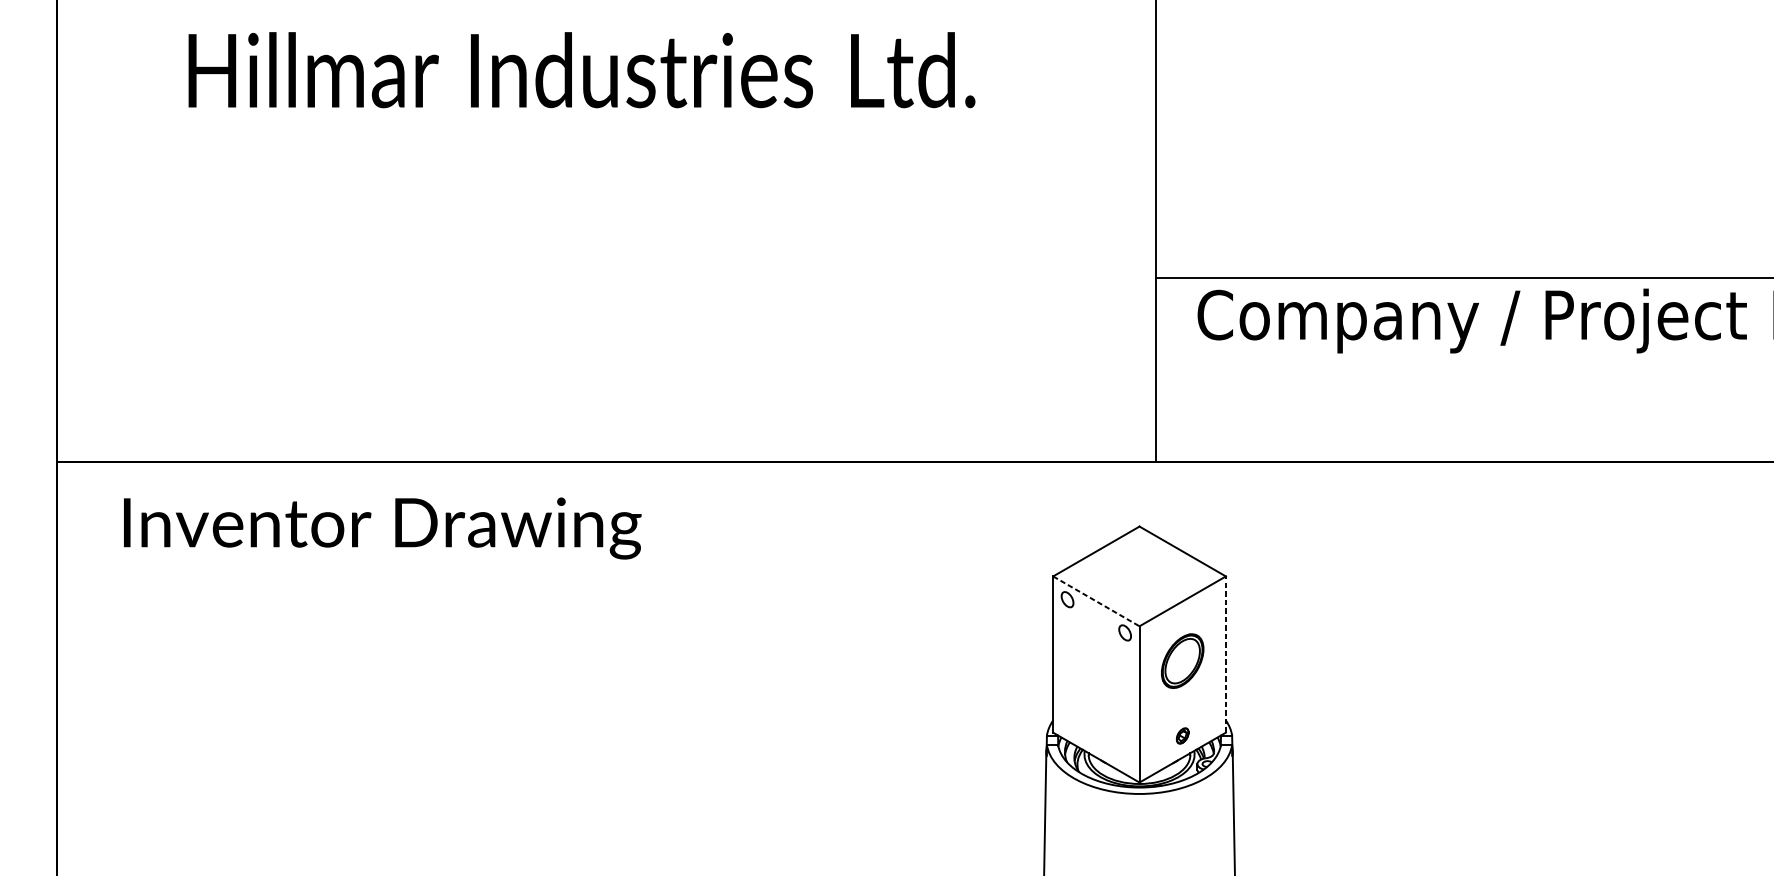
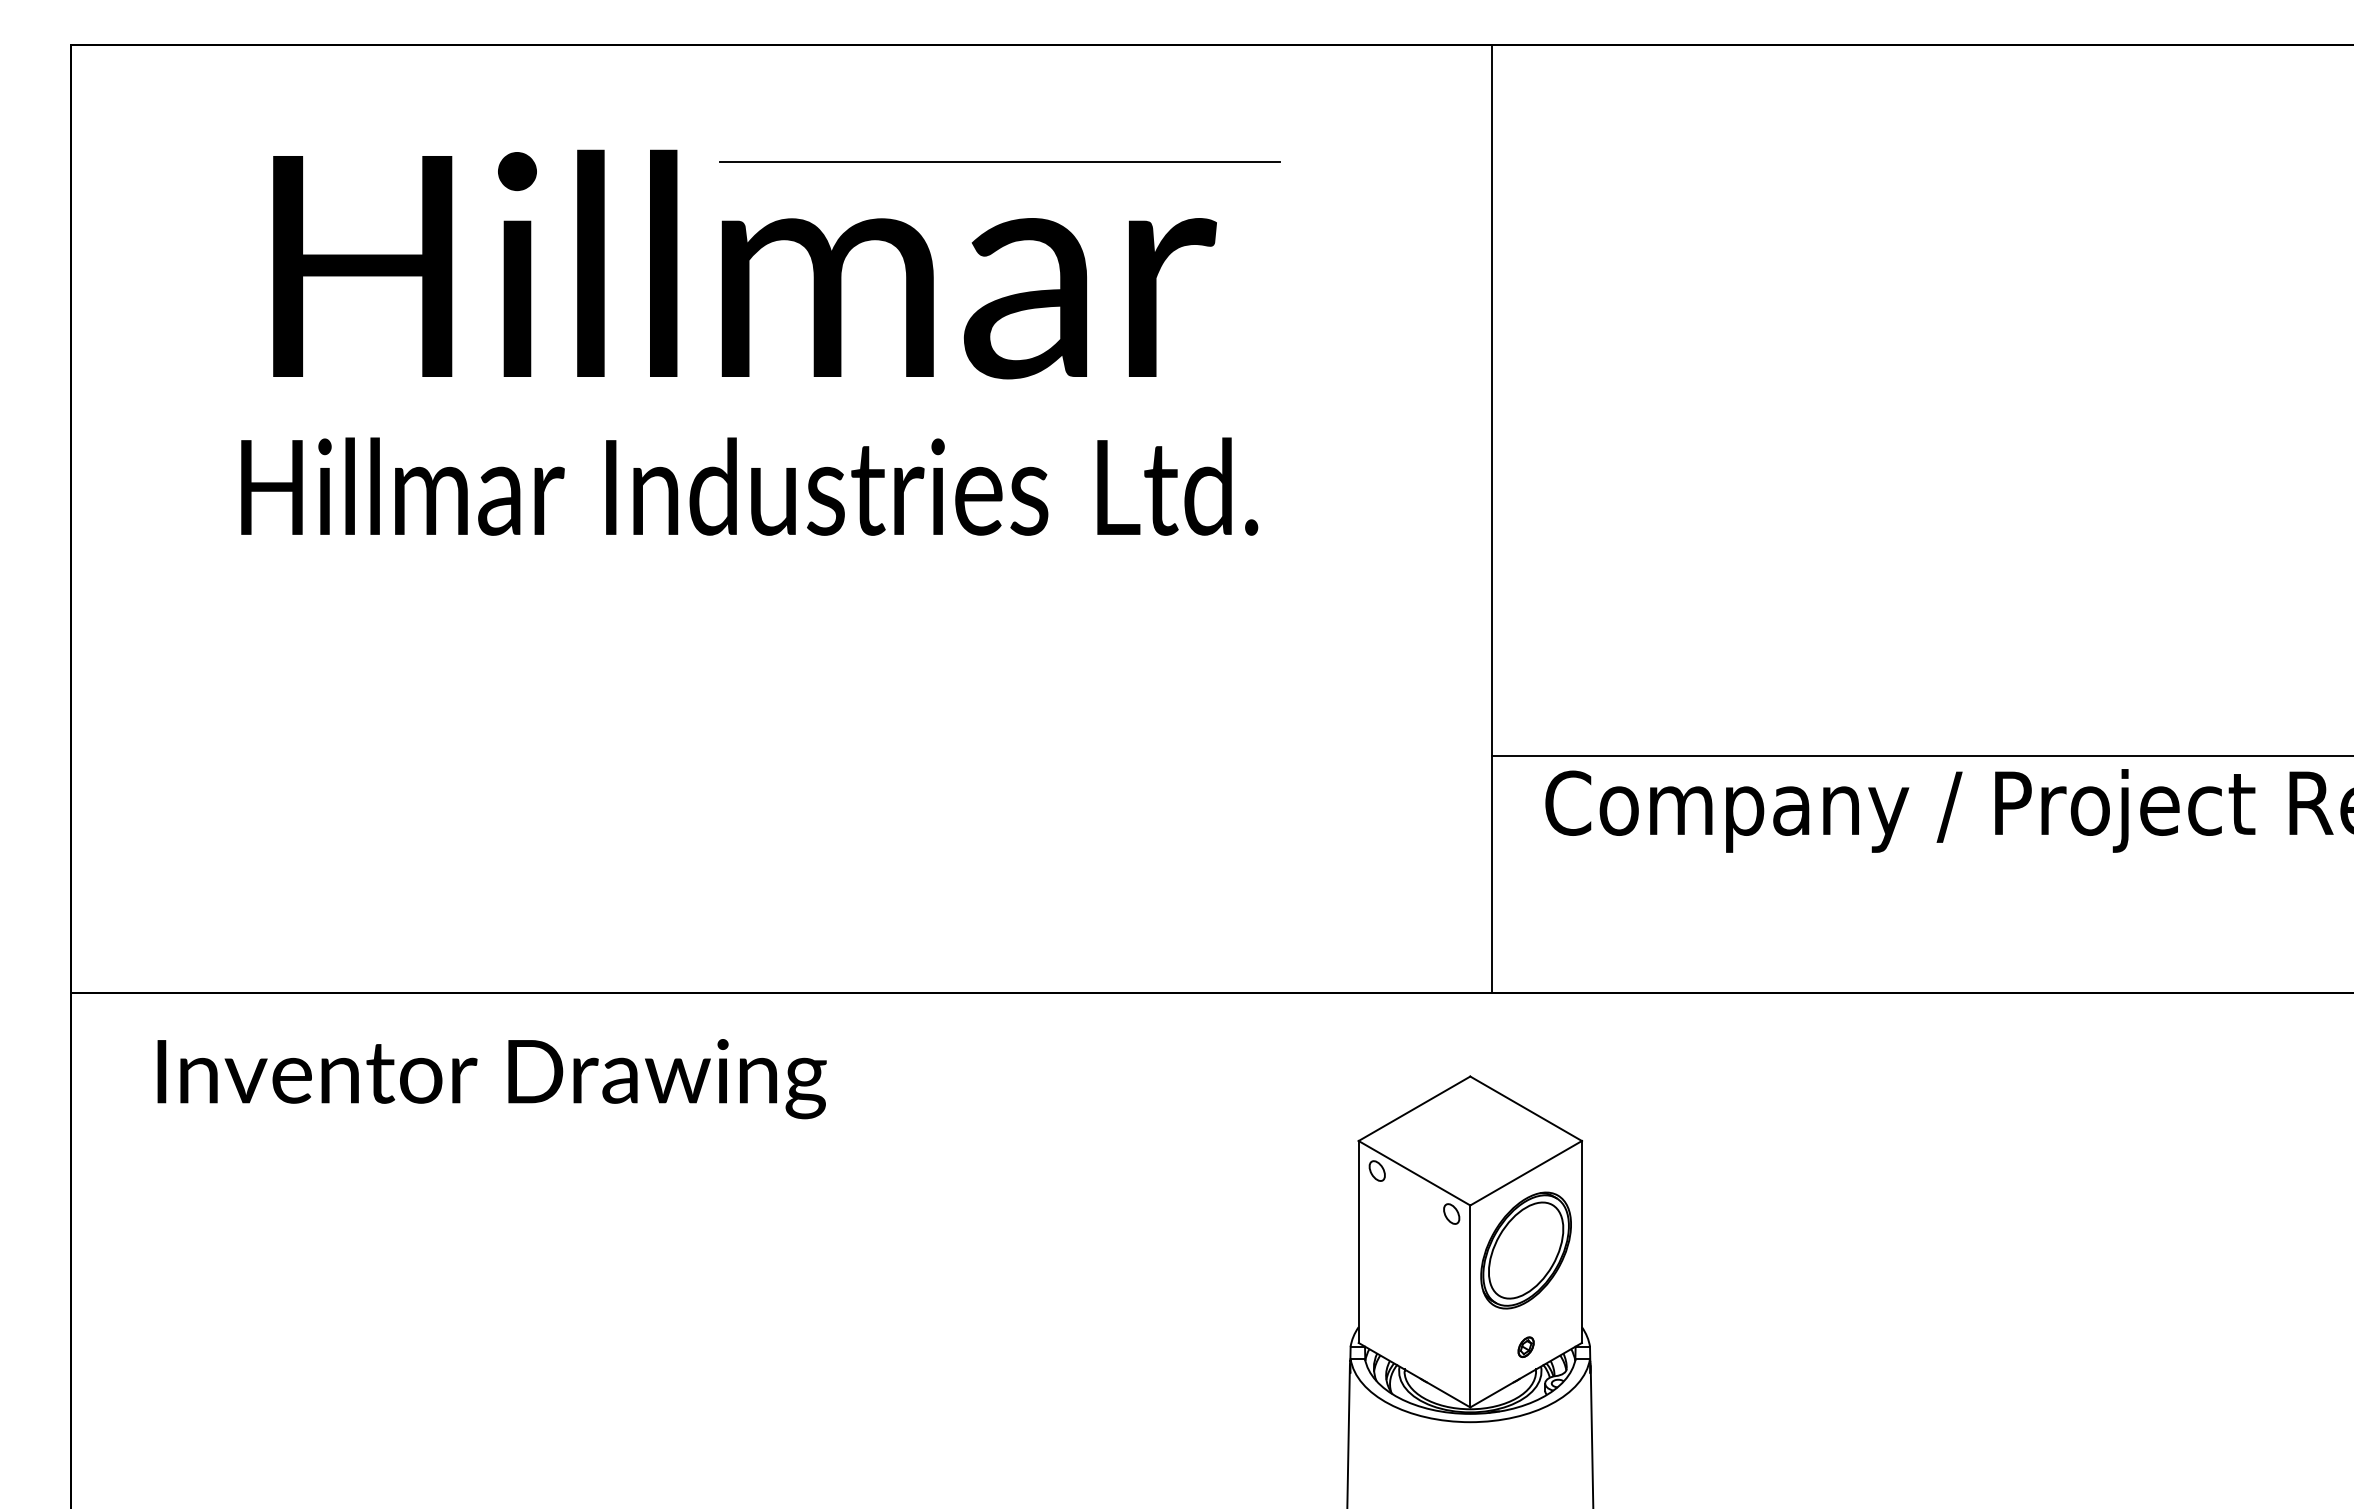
line: (1096, 601) -> (1414, 1173), dashed -> solid
line: (1225, 654) -> (1581, 1241), dashed -> solid
part: (1182, 661) -> (1525, 1250), size x1.67

